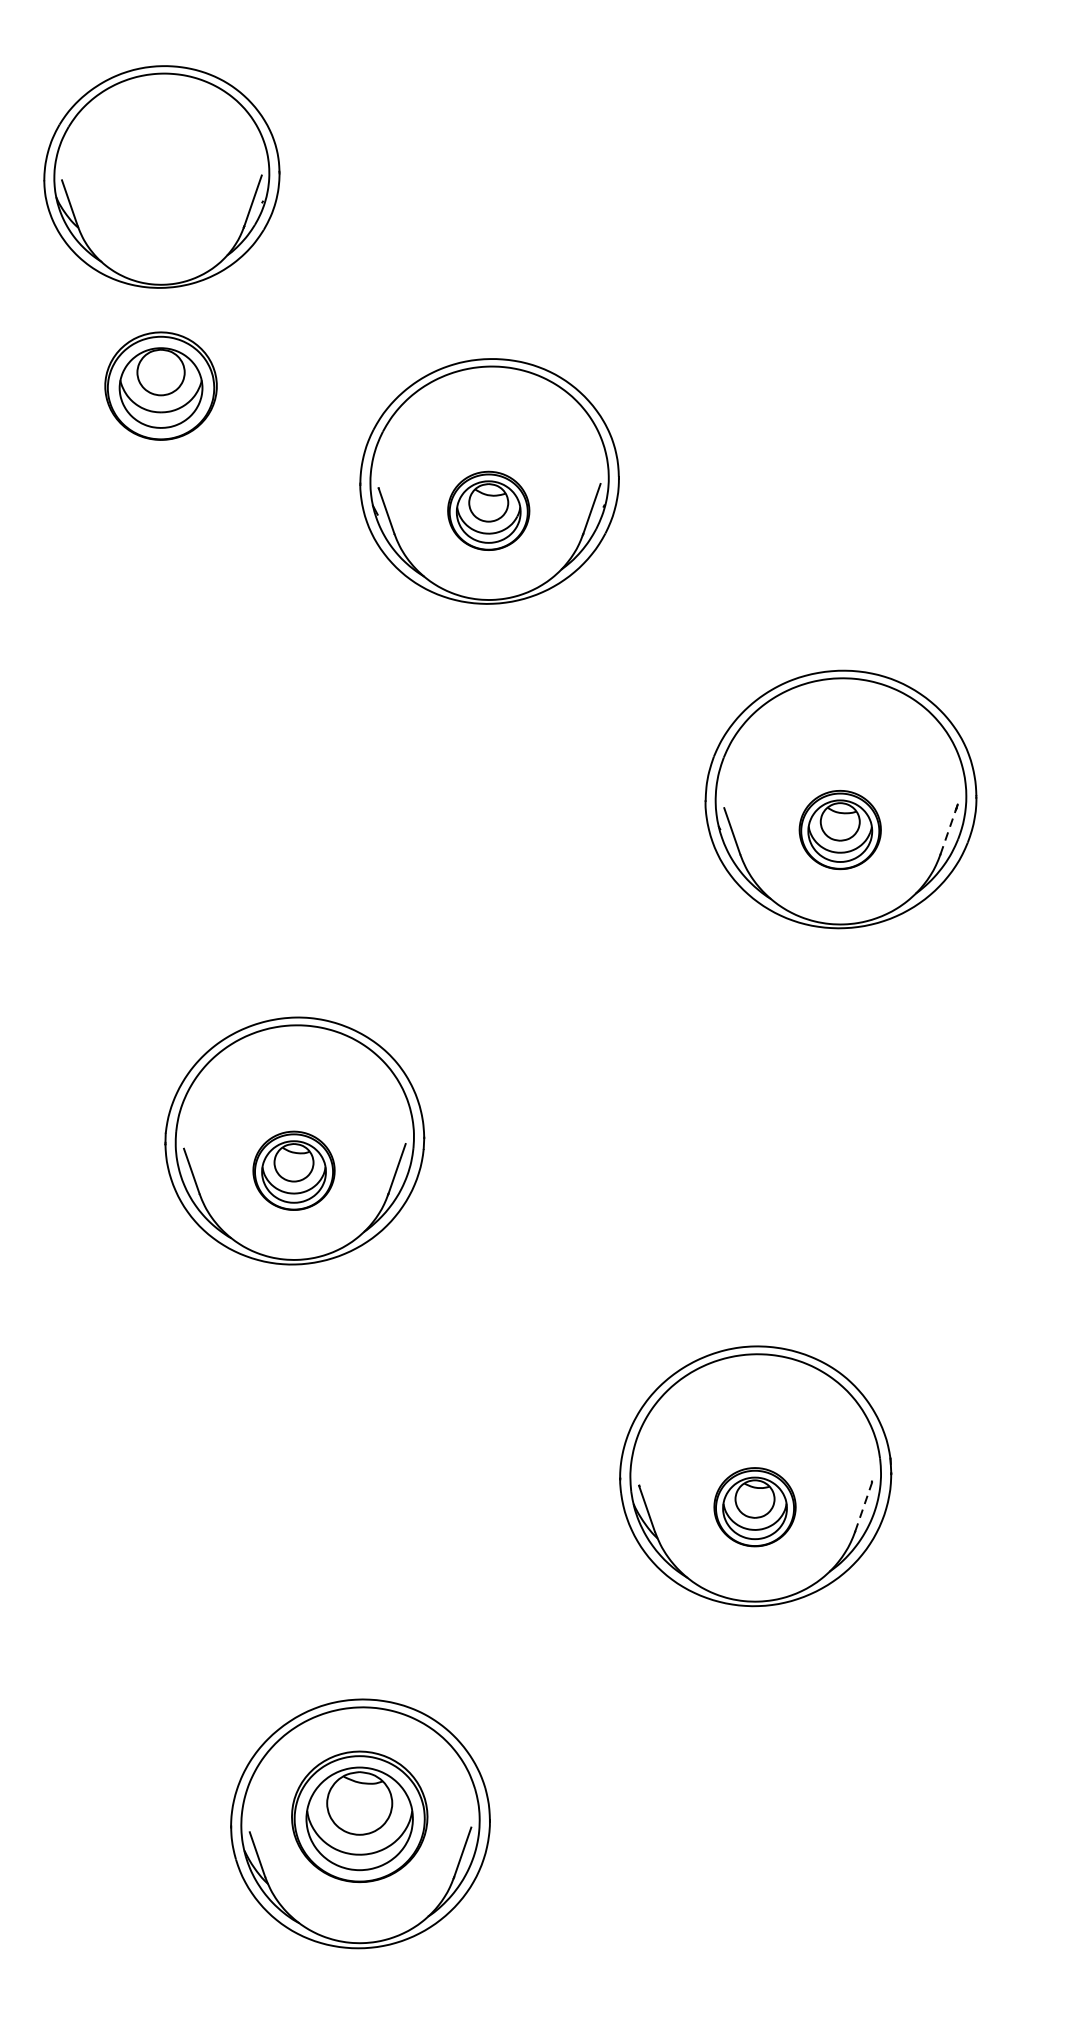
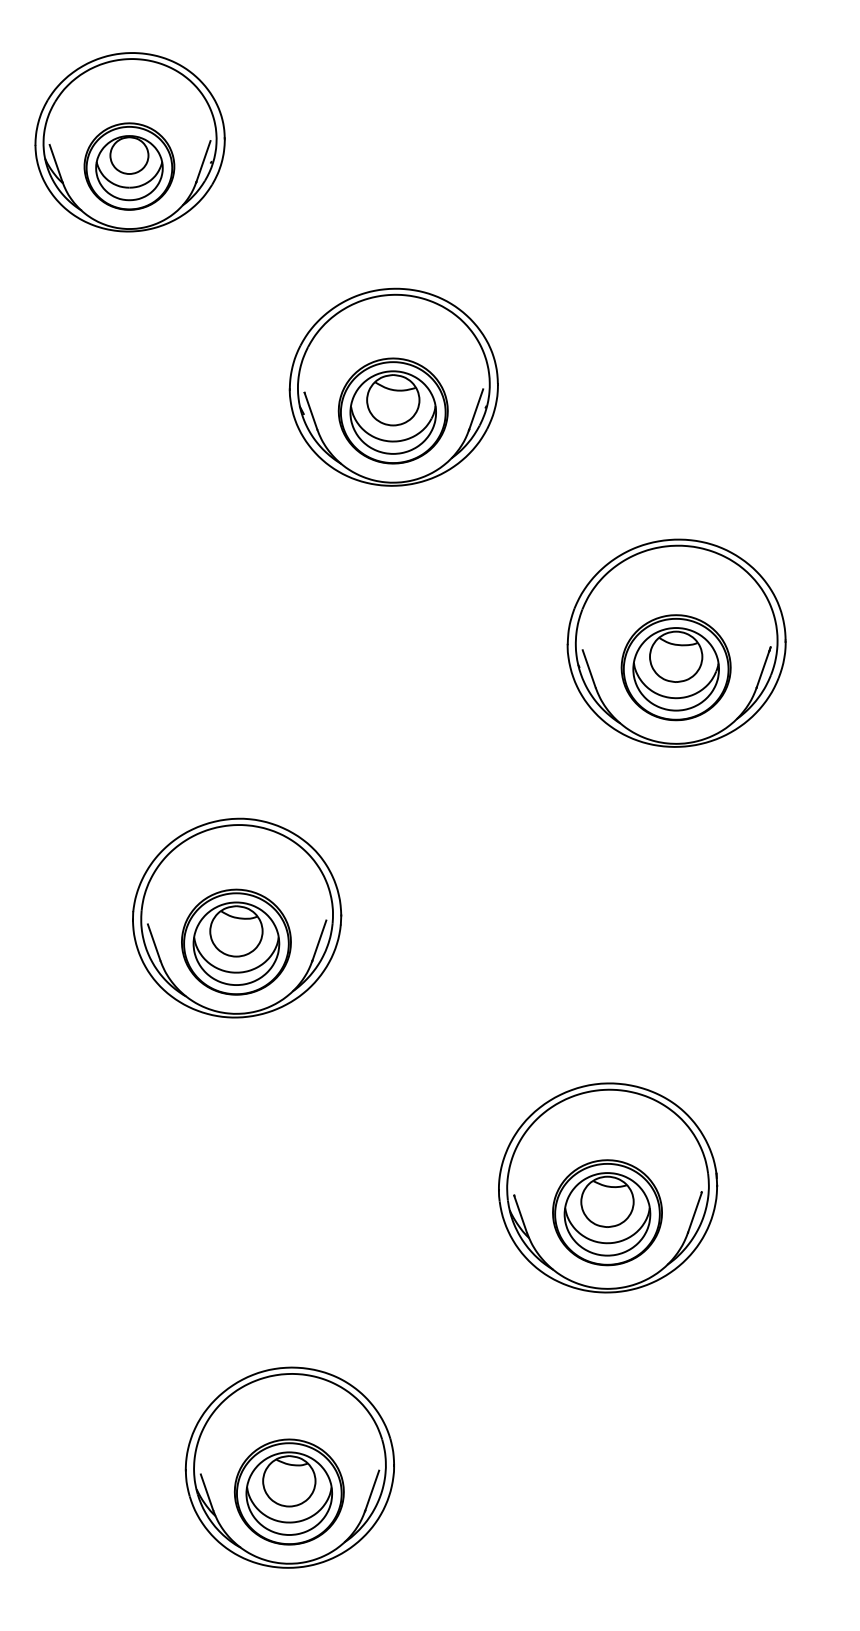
part: (161, 386) -> (129, 166), moved
part: (487, 510) -> (392, 410), size x1.67
line: (948, 828) -> (763, 666), dashed -> solid
part: (839, 829) -> (675, 667), size x1.67
part: (294, 1170) -> (236, 941), size x1.67
part: (755, 1506) -> (607, 1212), size x1.67
line: (864, 1506) -> (695, 1212), dashed -> solid
part: (358, 1816) -> (288, 1491), moved

